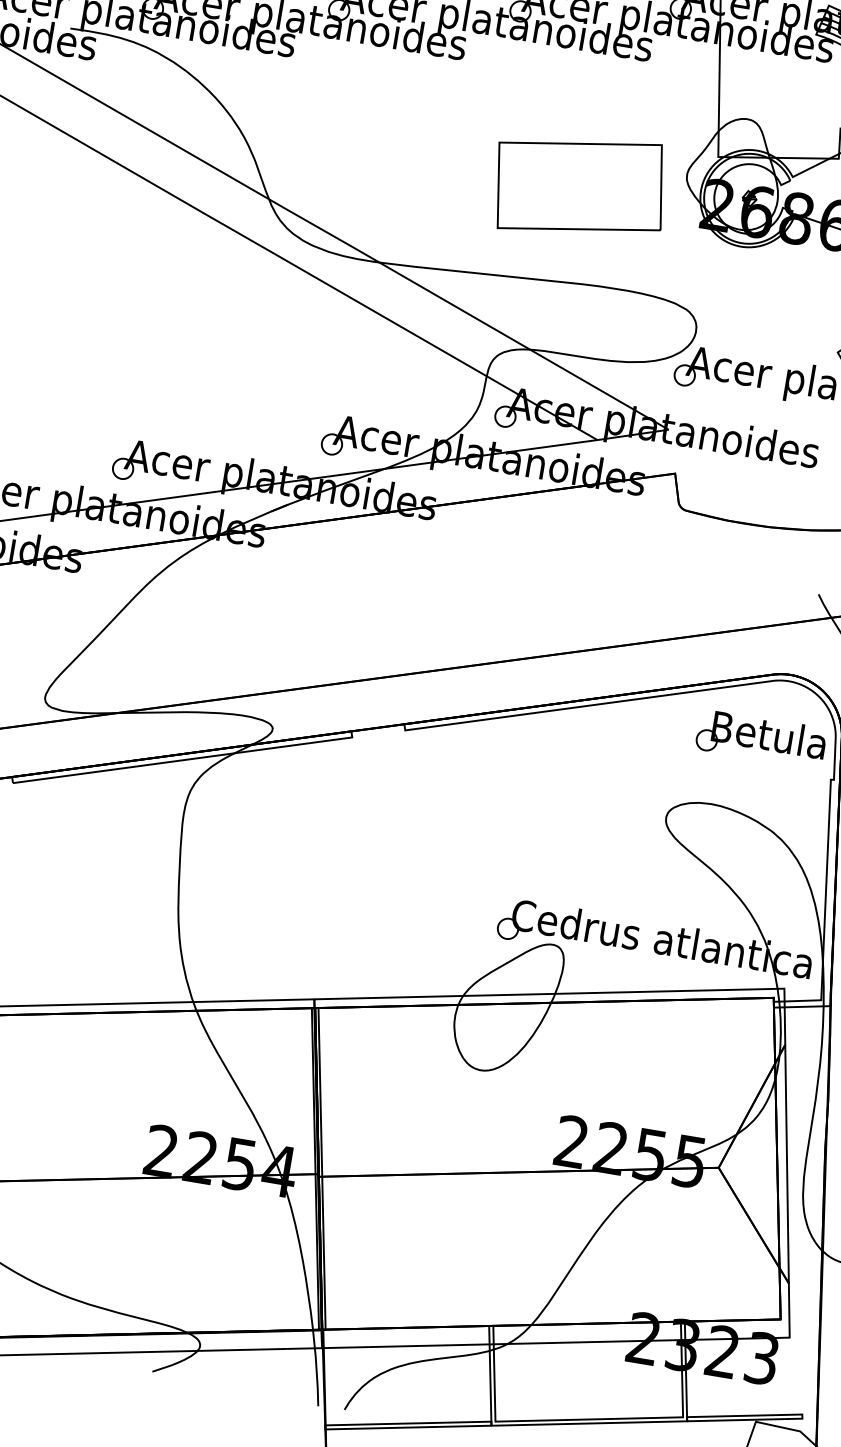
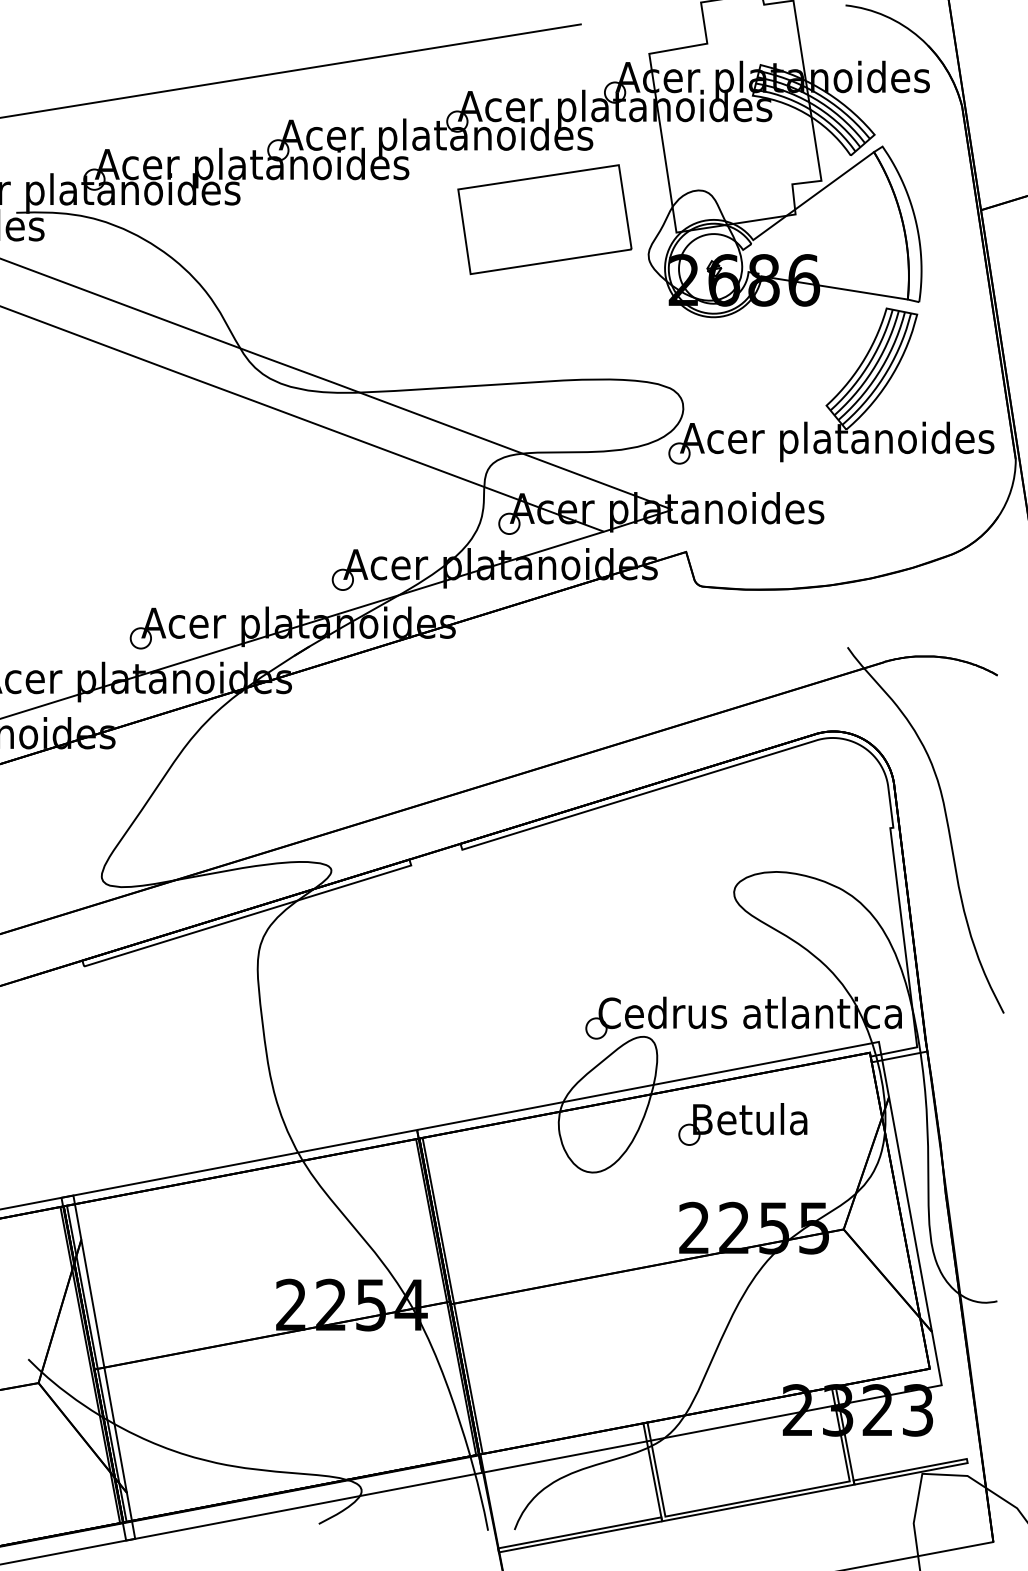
part: (579, 186) -> (544, 219), moved
part: (760, 738) -> (742, 1124), moved

